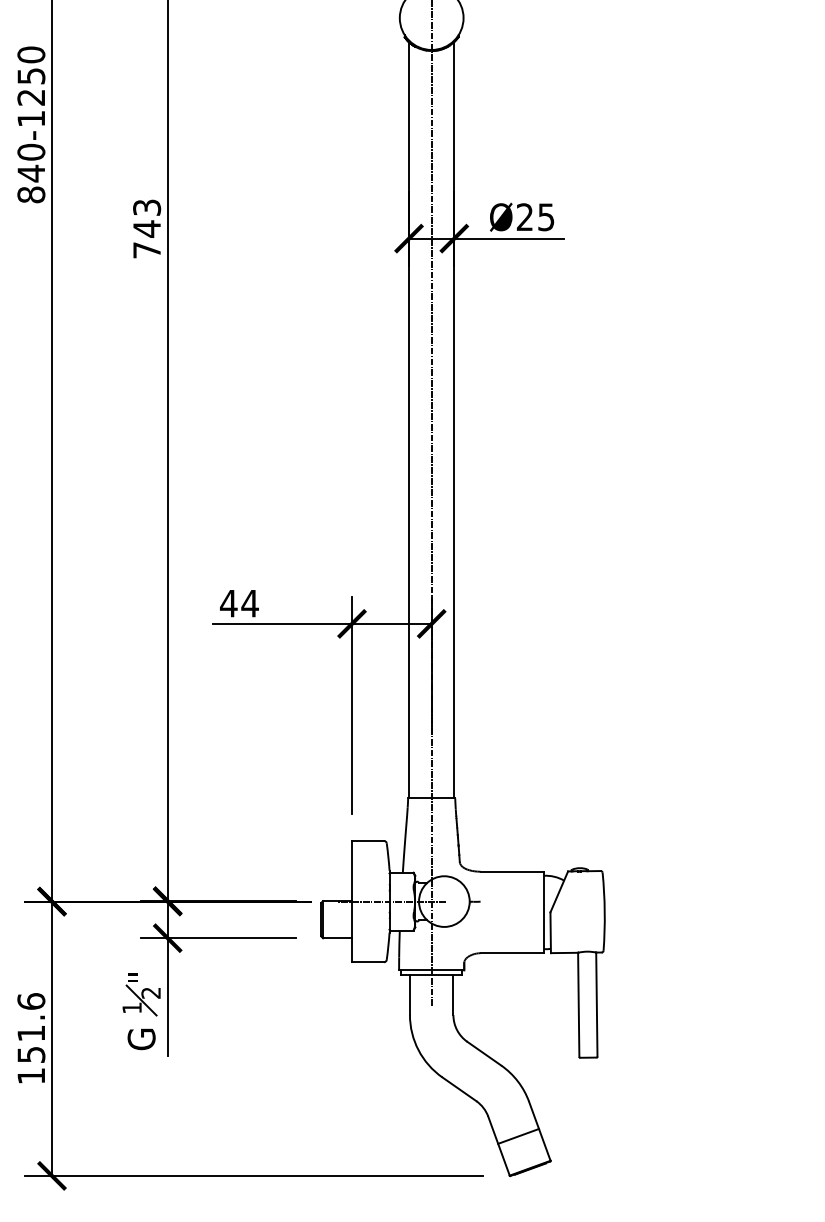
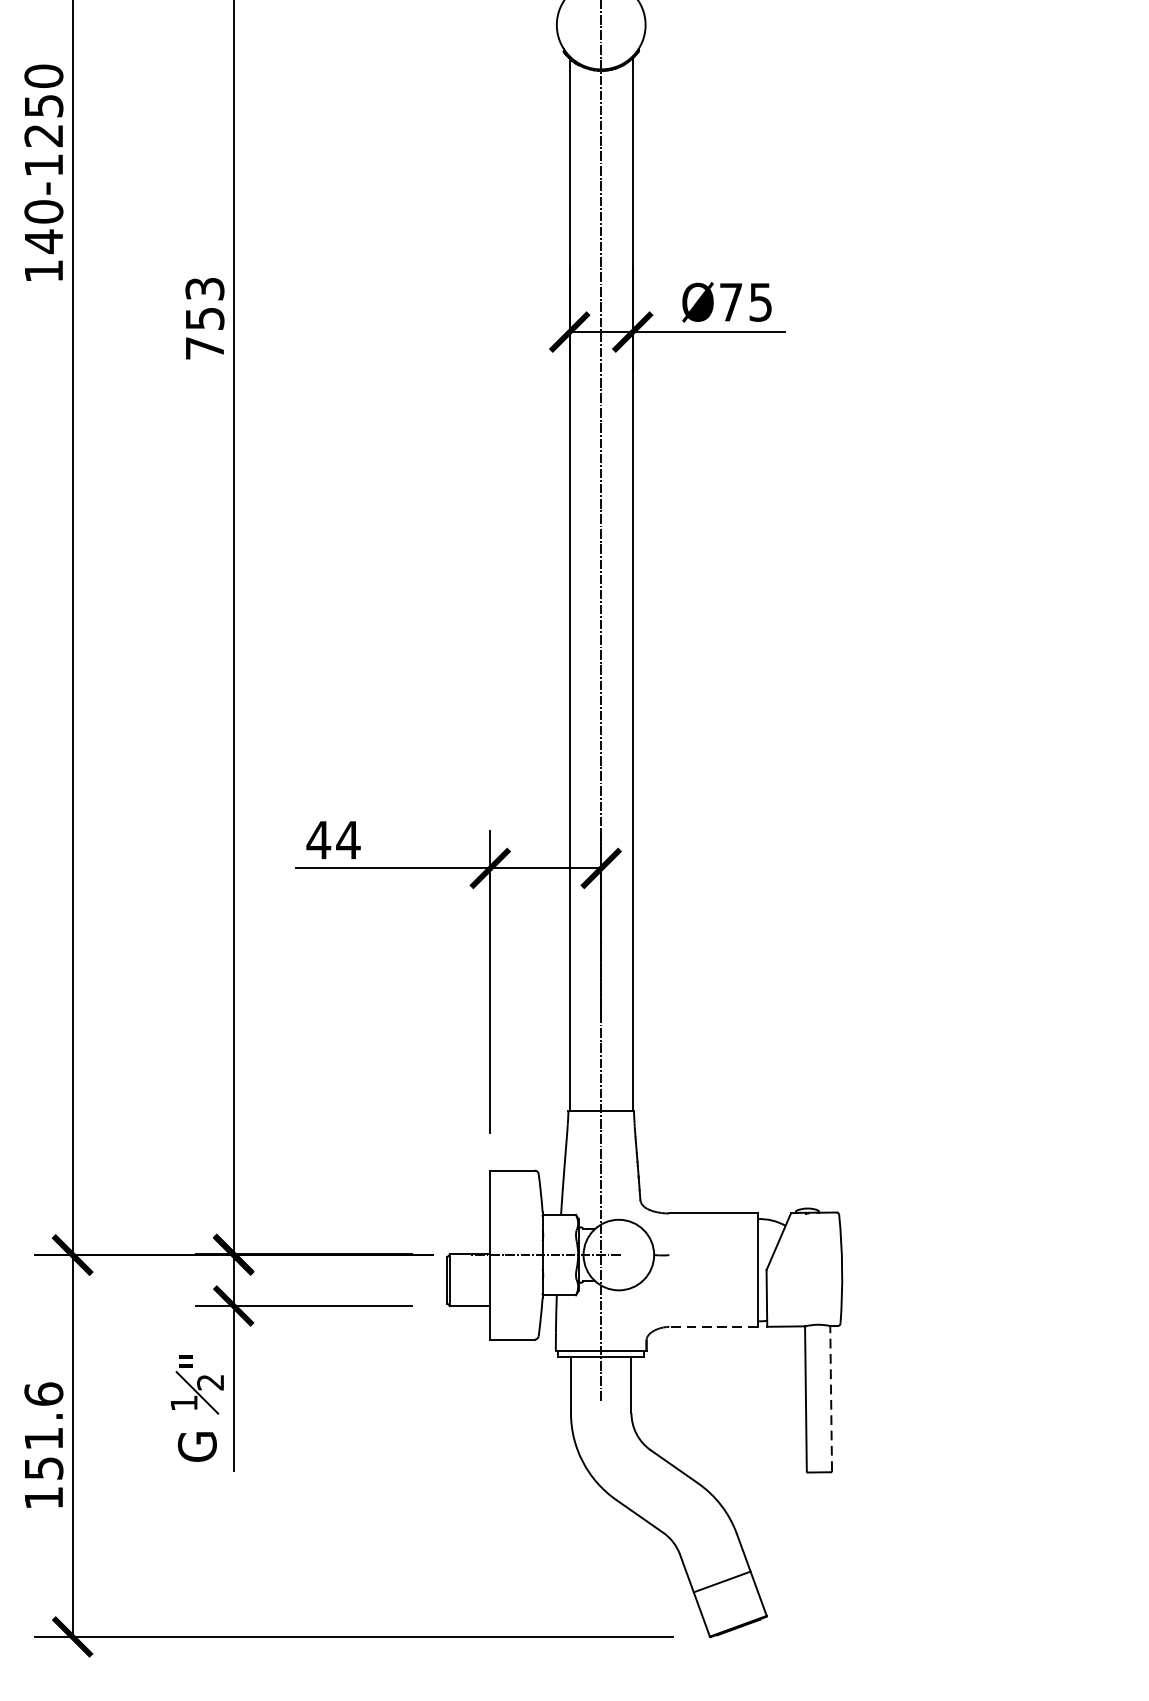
text: (31, 194) -> (44, 270), 840-1250 -> 140-1250
text: (524, 216) -> (730, 301), Ø25 -> Ø75
text: (147, 228) -> (205, 317), 743 -> 753
line: (512, 953) -> (713, 1327), solid -> dashed
line: (596, 1004) -> (830, 1398), solid -> dashed

